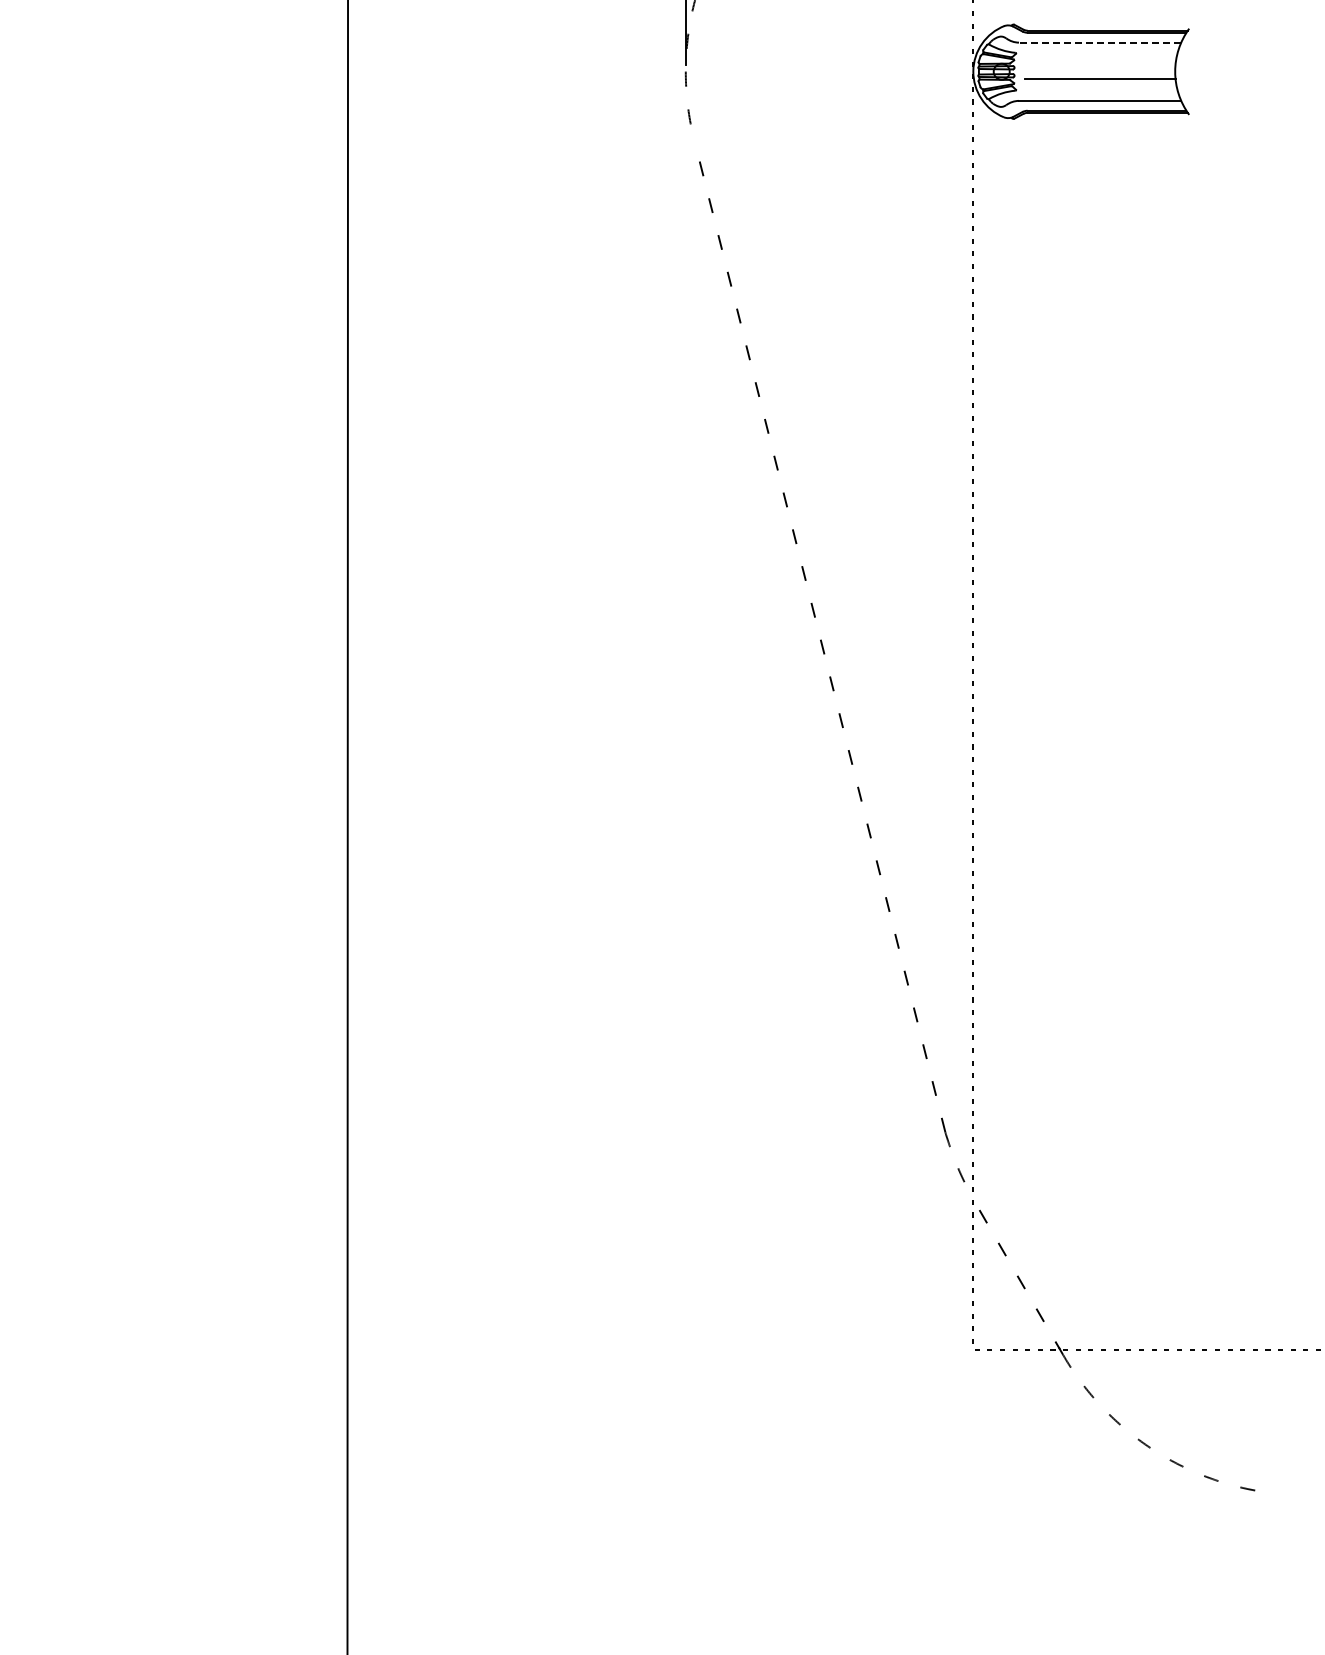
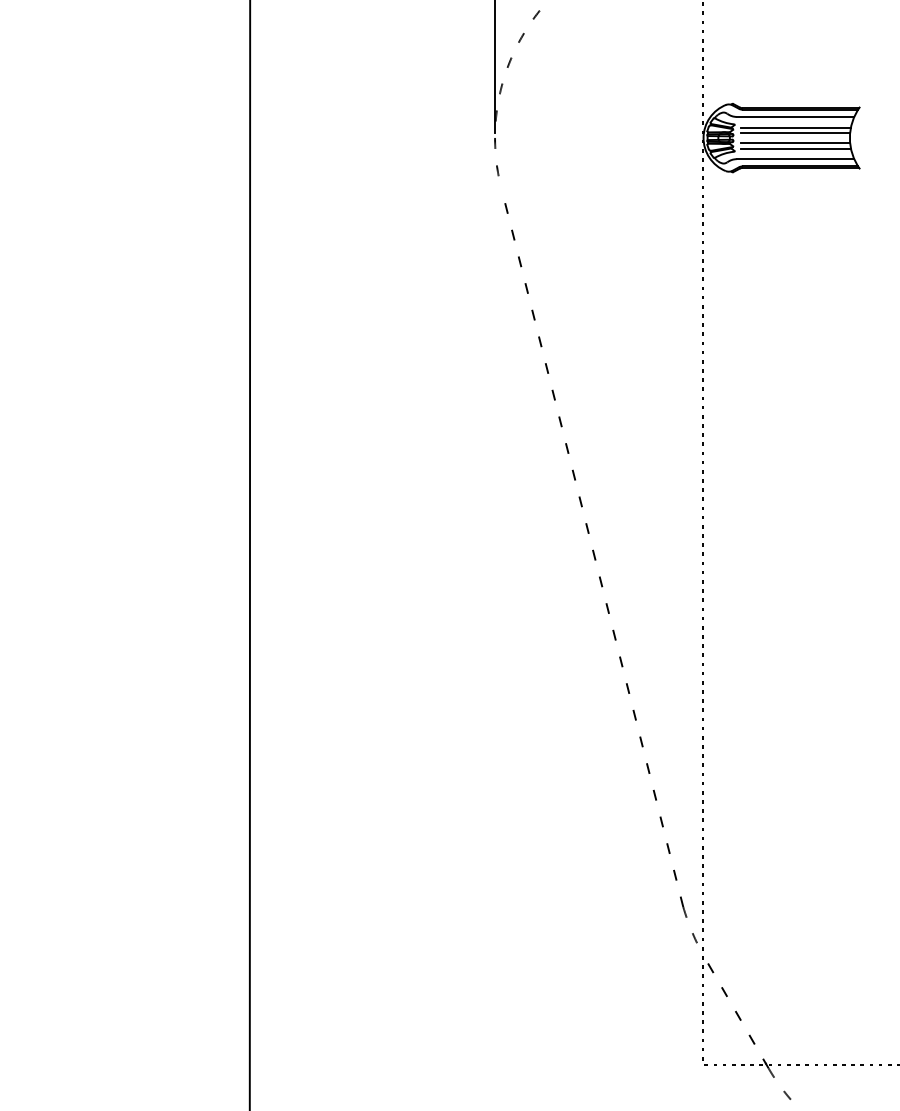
line: (1099, 42) -> (795, 116), dashed -> solid
line: (1100, 57) -> (795, 127), added
line: (1100, 65) -> (795, 133), added
line: (1100, 86) -> (795, 148), added

